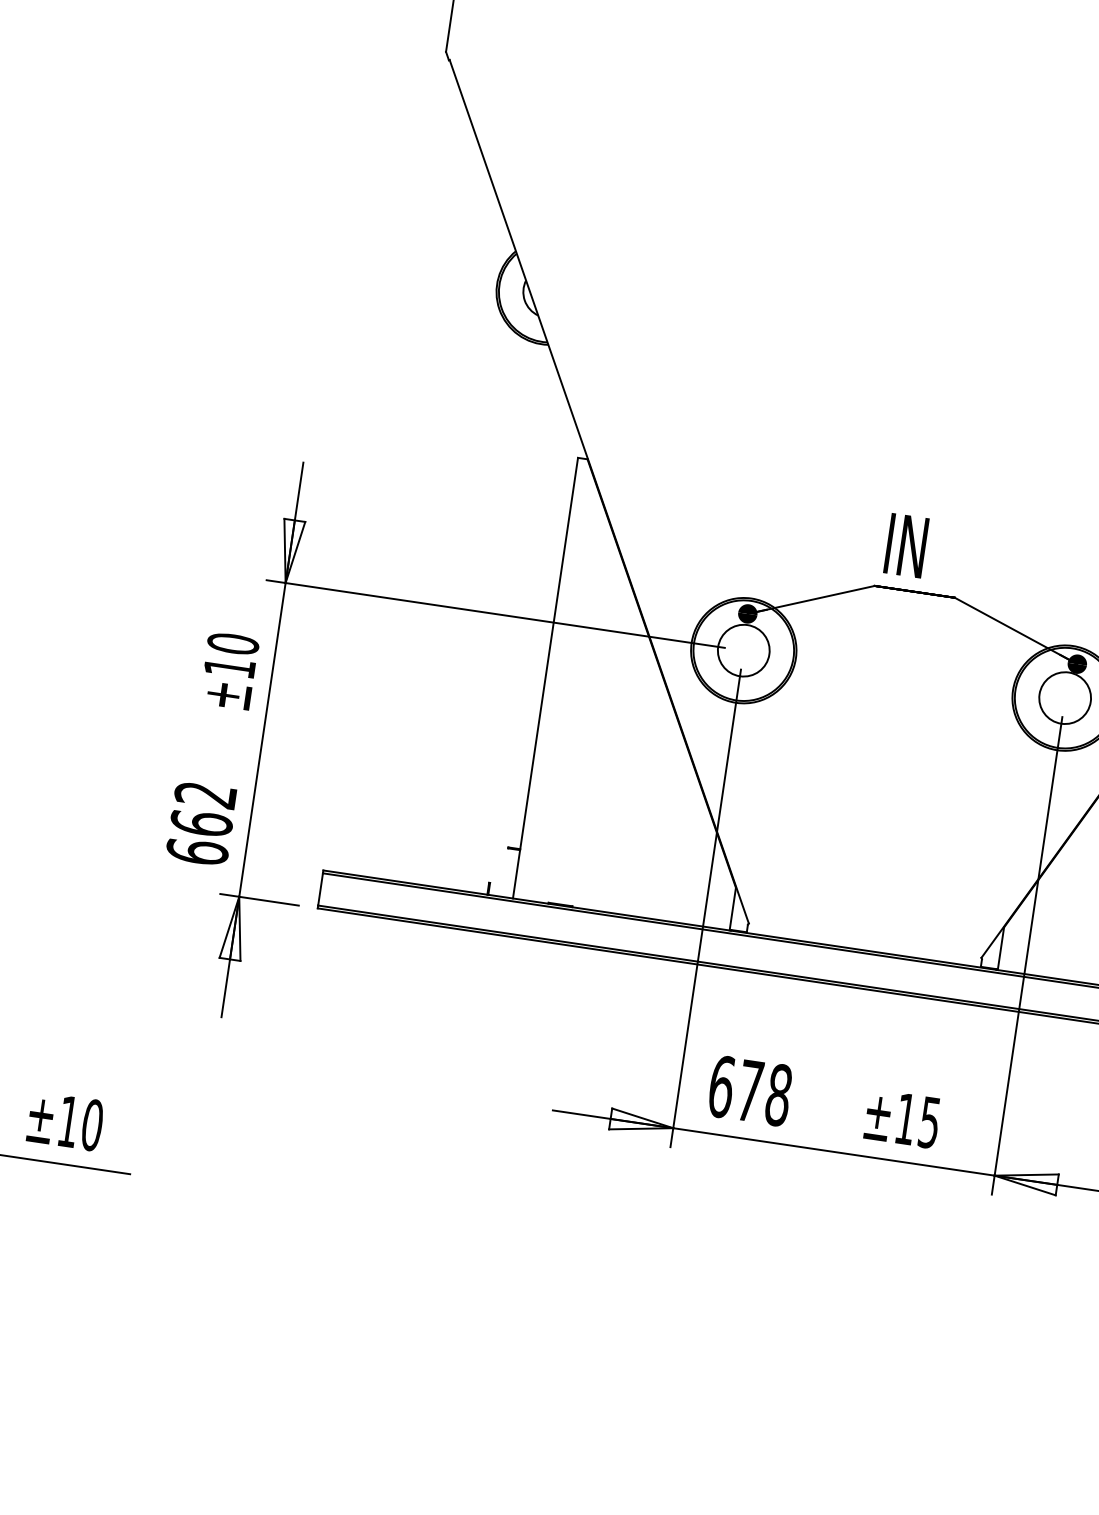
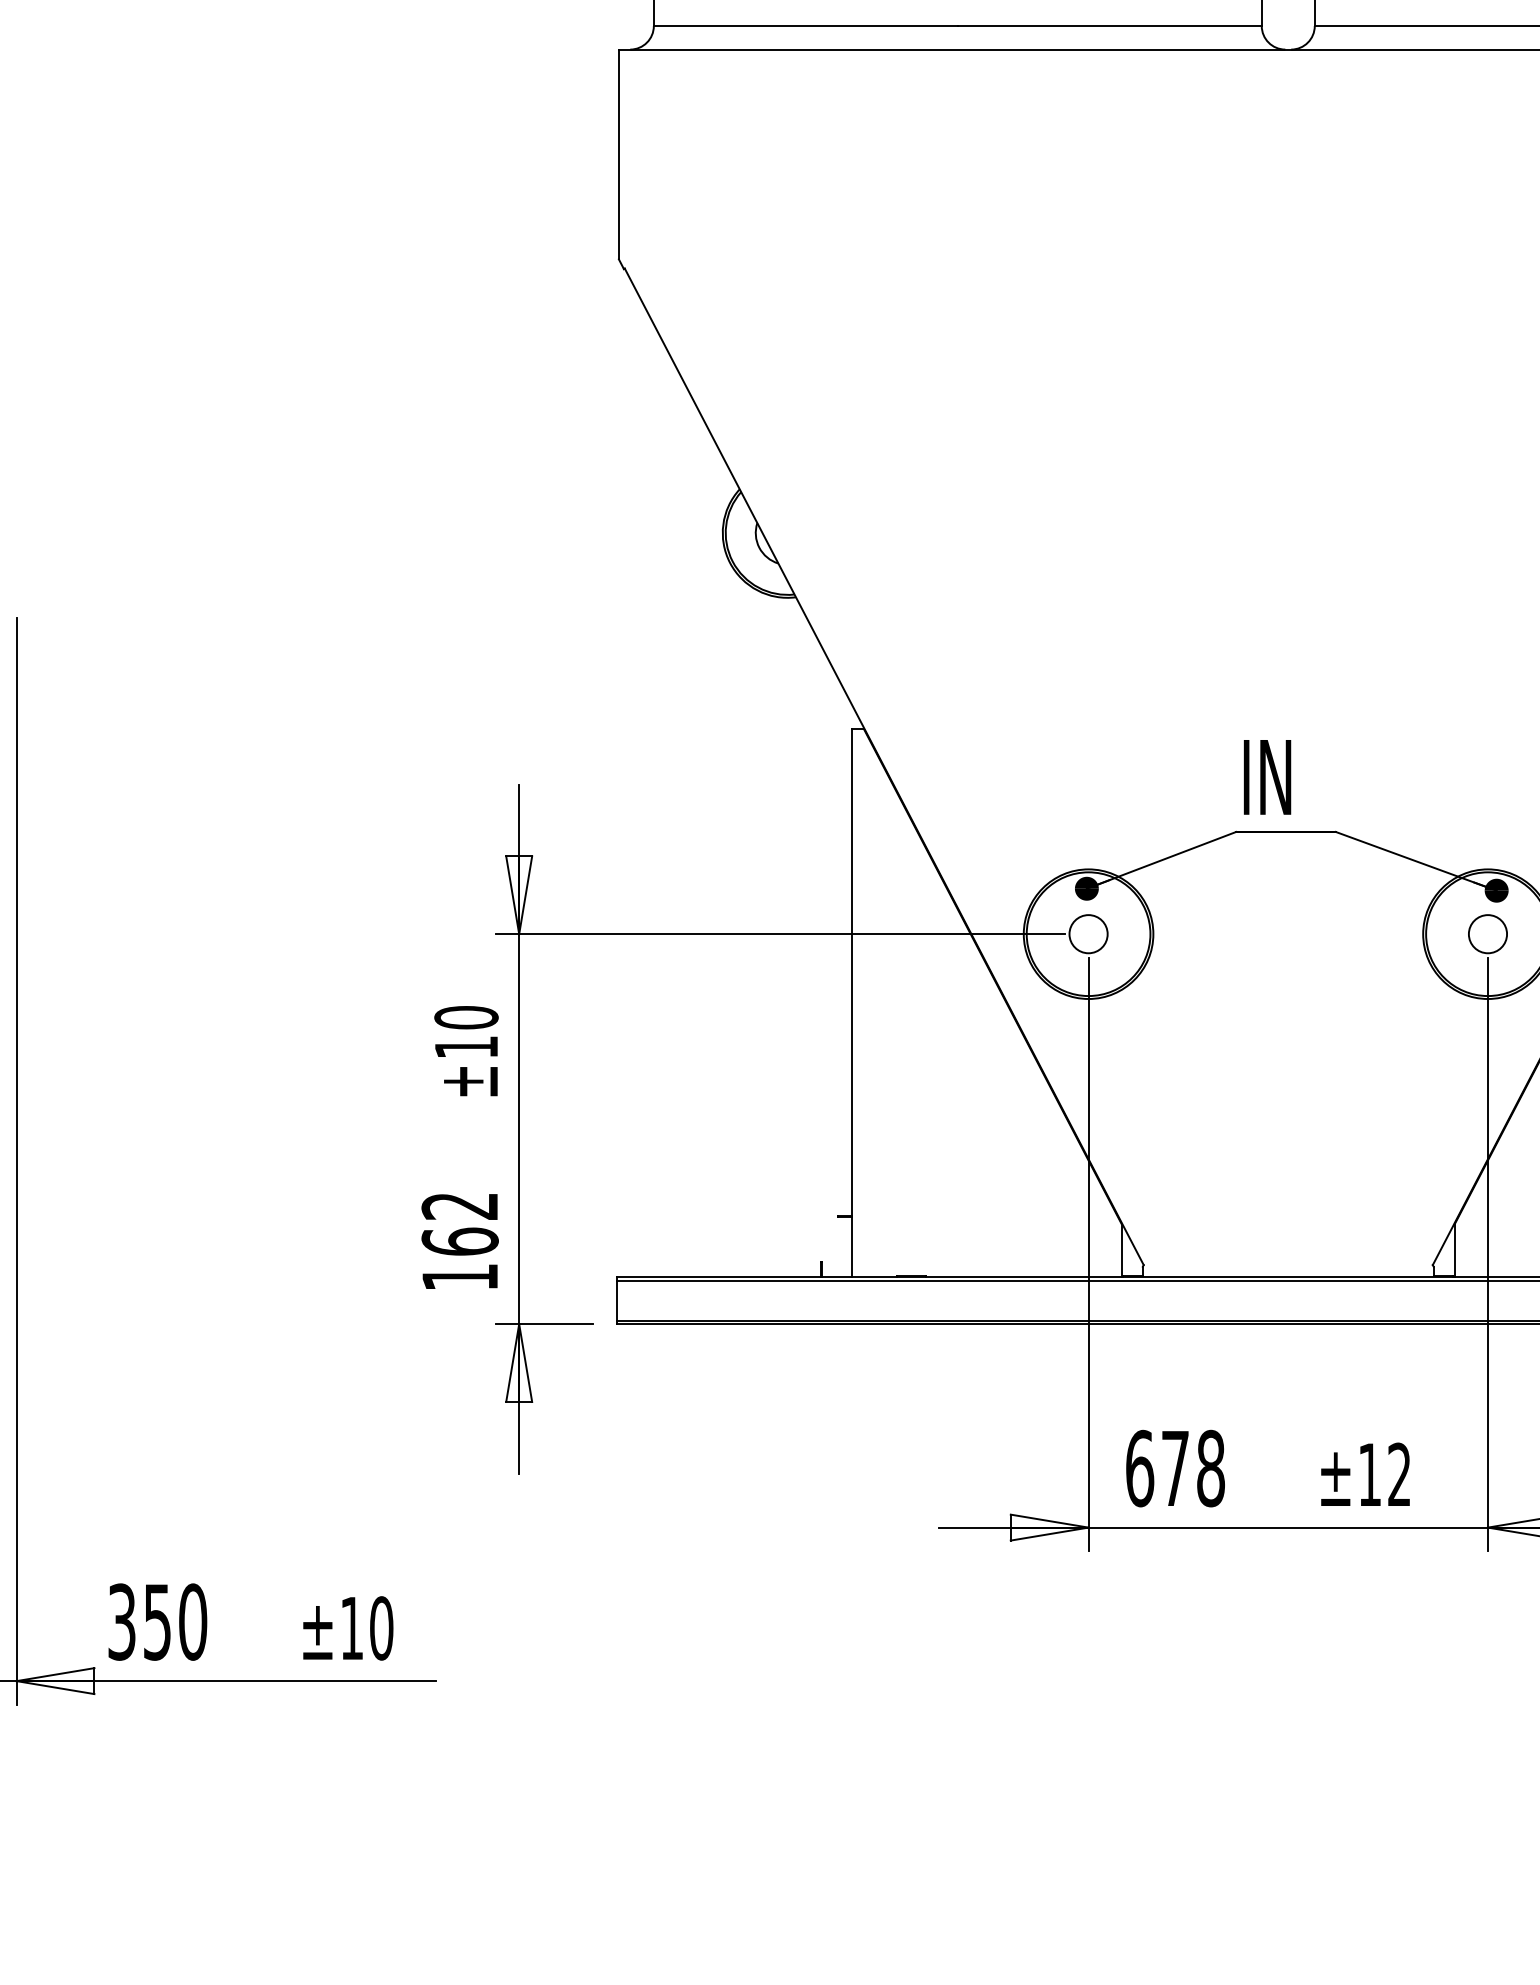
circle: (743, 650) -> (1088, 934), size x0.6
circle: (1064, 698) -> (1487, 934), size x0.6
text: (196, 852) -> (459, 1277), 662 -> 162
text: (929, 1122) -> (1399, 1474), ±15 -> ±12

